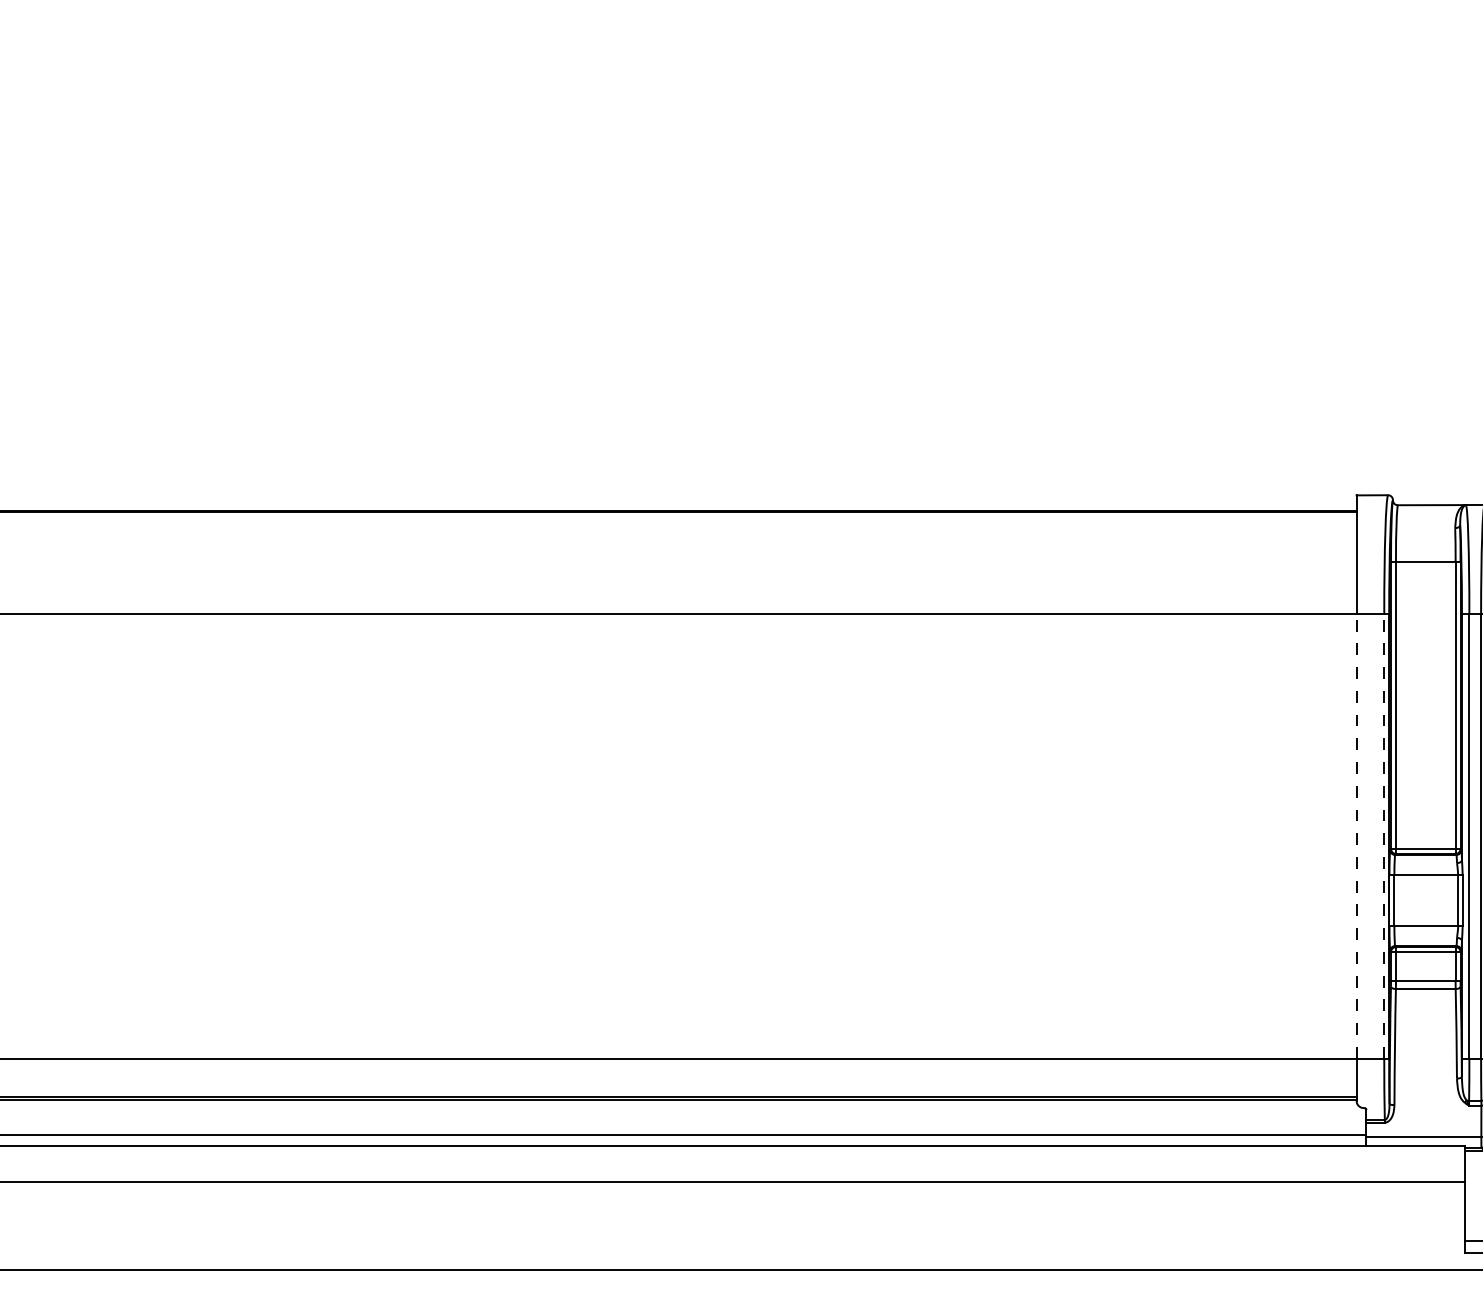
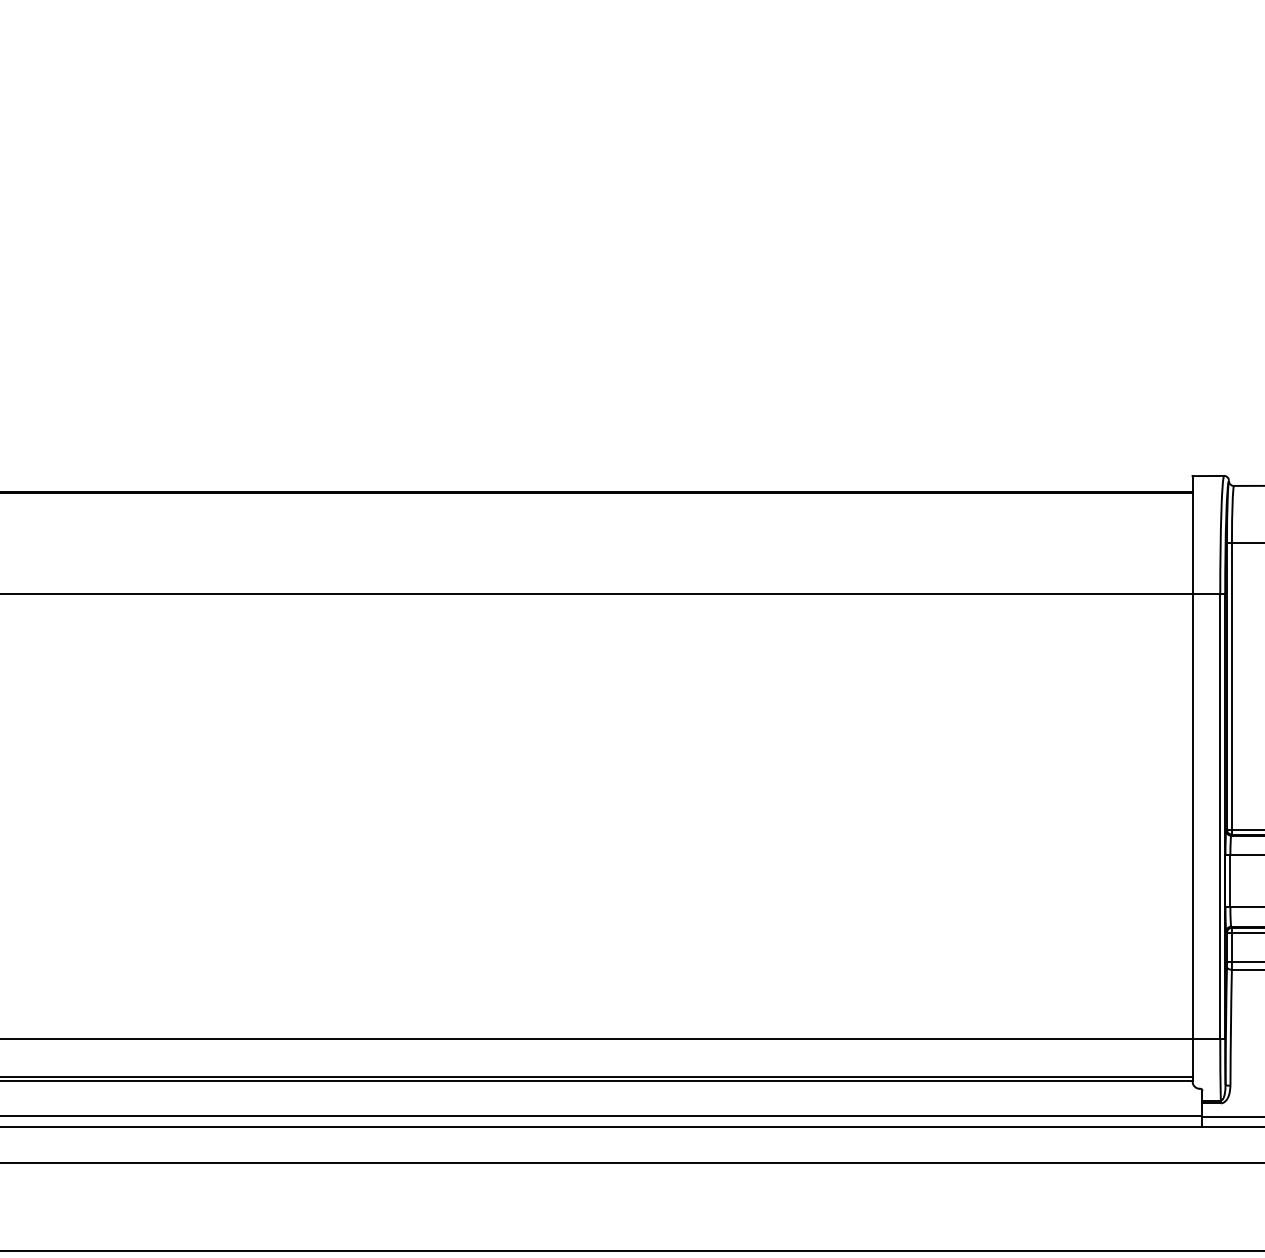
line: (1356, 835) -> (1192, 816), dashed -> solid
line: (1384, 835) -> (1220, 816), dashed -> solid

